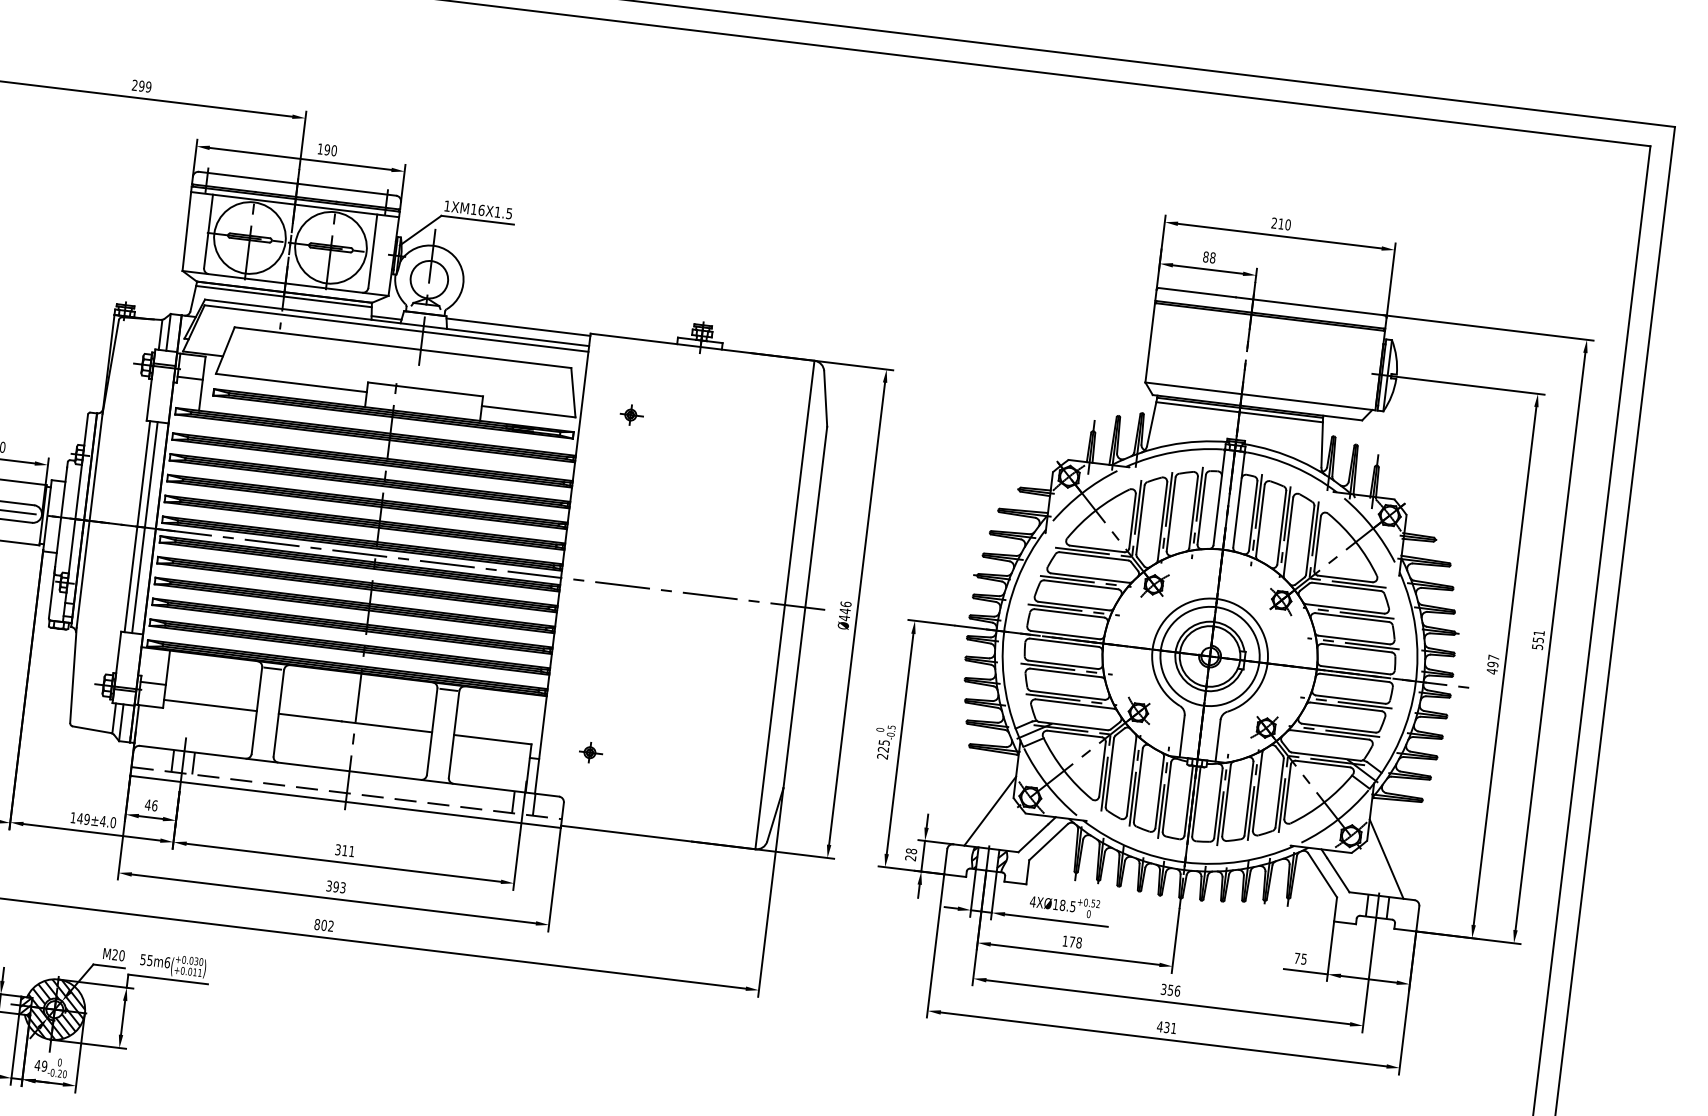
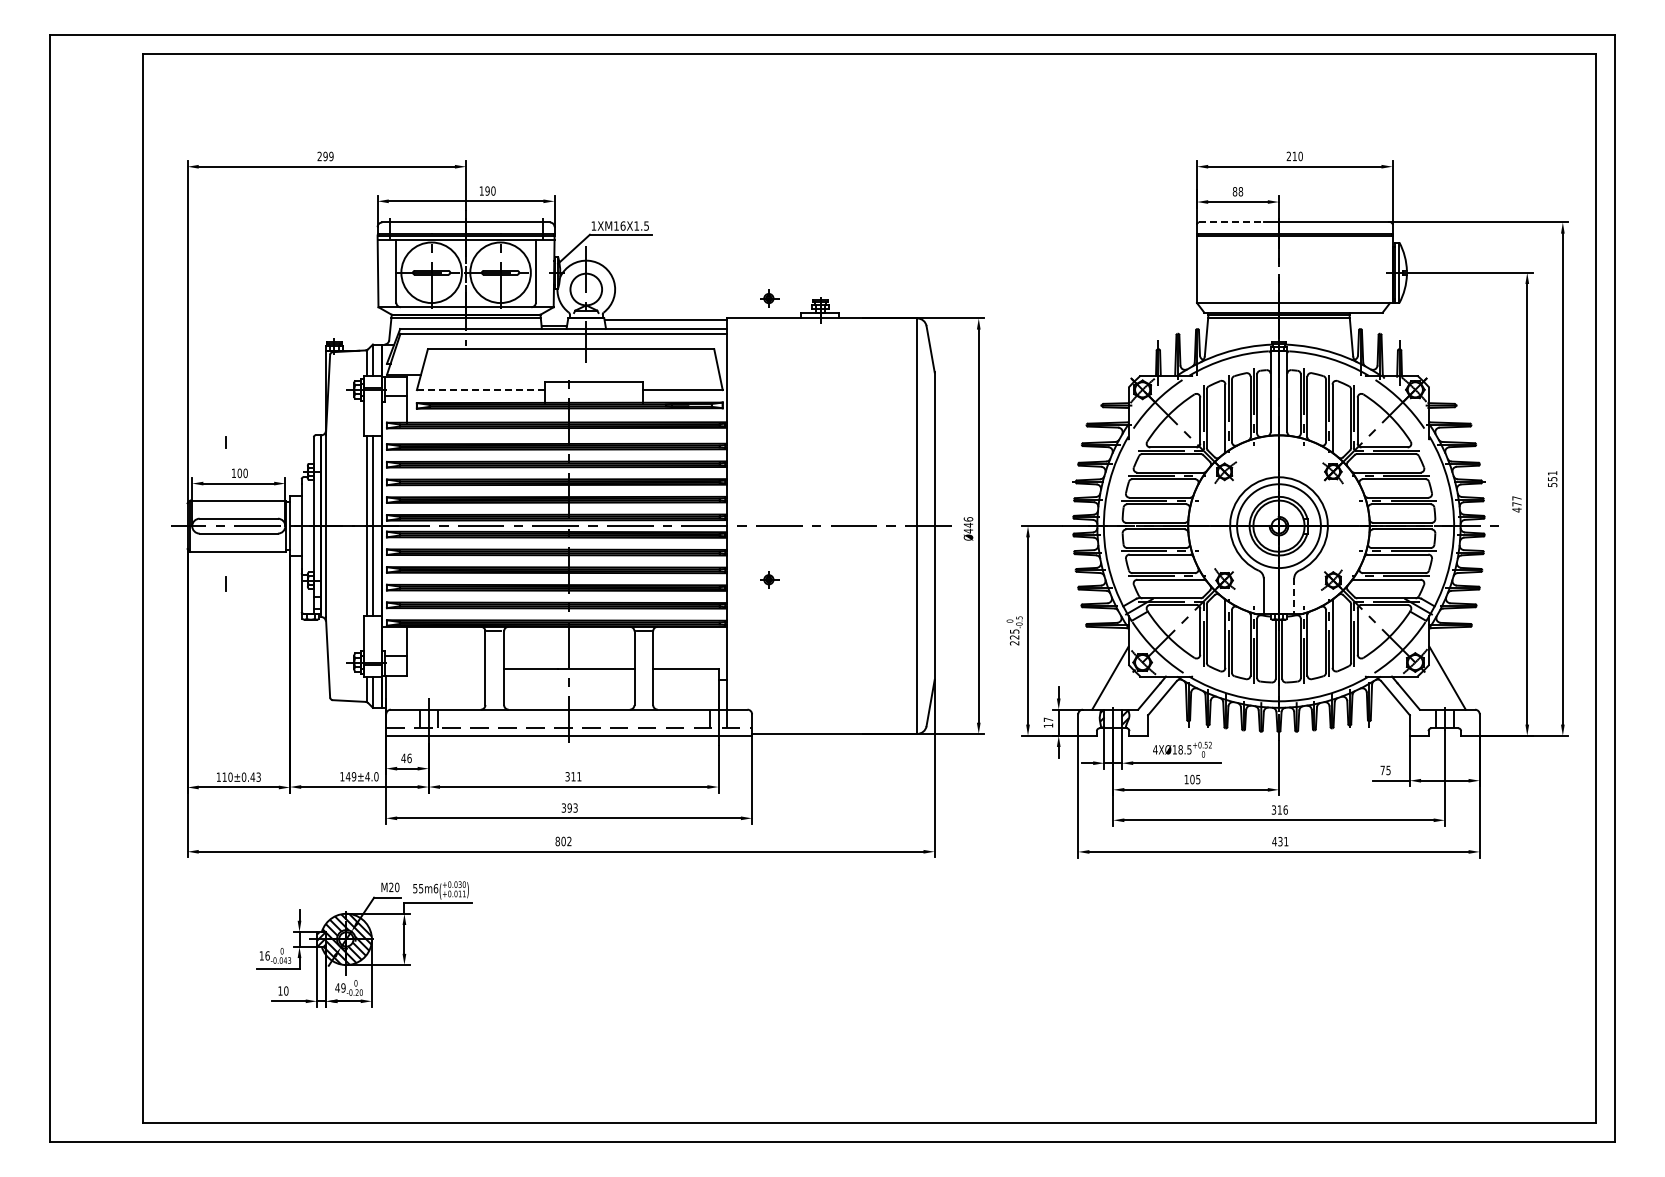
line: (1197, 292) -> (1231, 222), solid -> dashed
line: (290, 383) -> (480, 390), solid -> dashed
part: (631, 415) -> (769, 298), moved
text: (1492, 664) -> (1516, 504), 497 -> 477
line: (209, 705) -> (445, 668), removed
line: (1218, 741) -> (1294, 596), solid -> dashed
part: (590, 752) -> (769, 579), moved
text: (911, 854) -> (1048, 722), 28 -> 17
text: (1075, 942) -> (1195, 779), 178 -> 105
text: (1170, 989) -> (1279, 809), 356 -> 316

